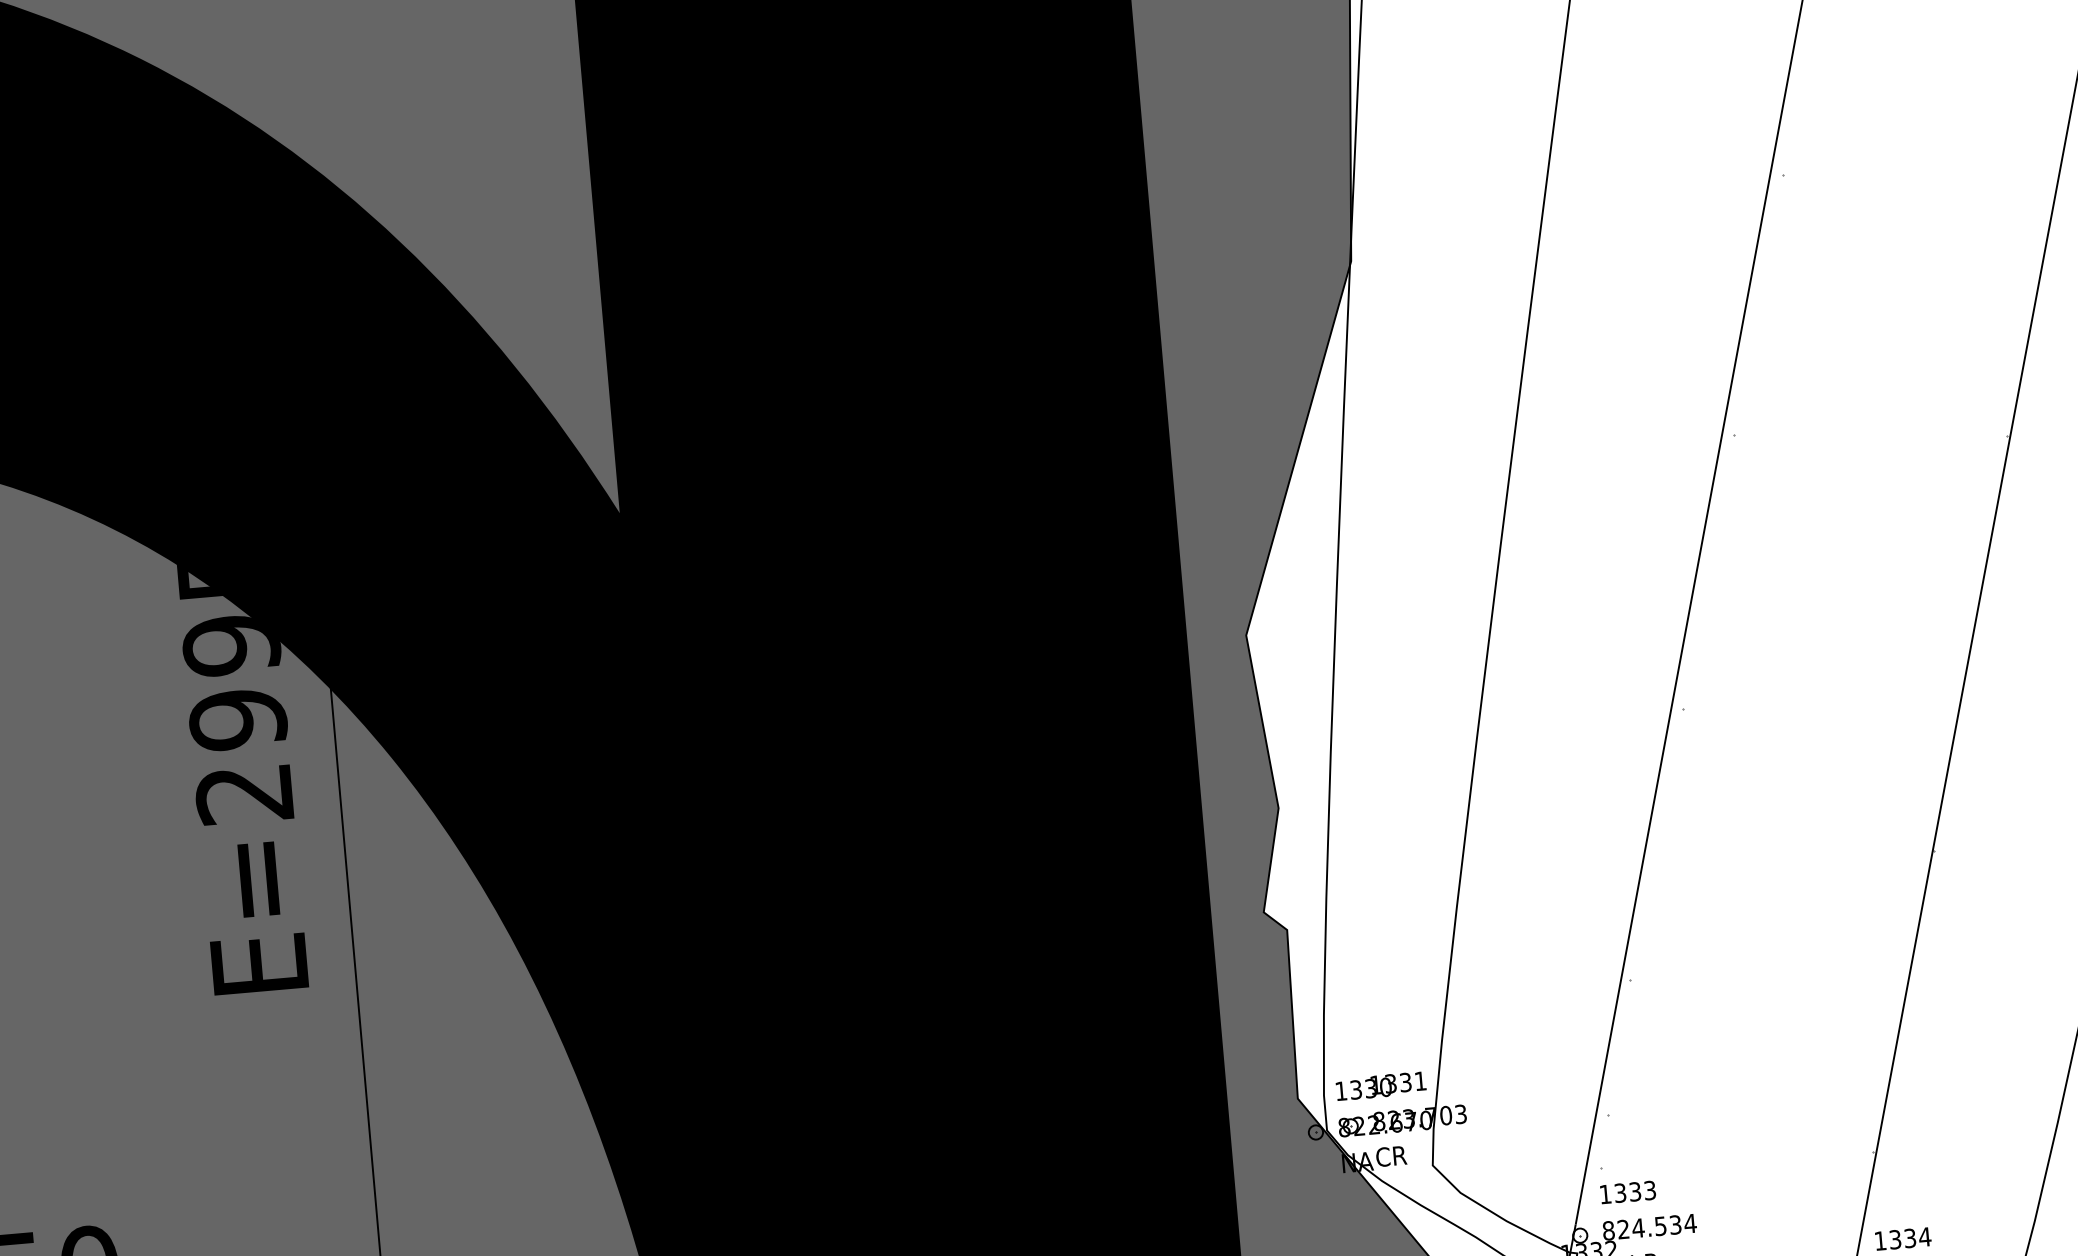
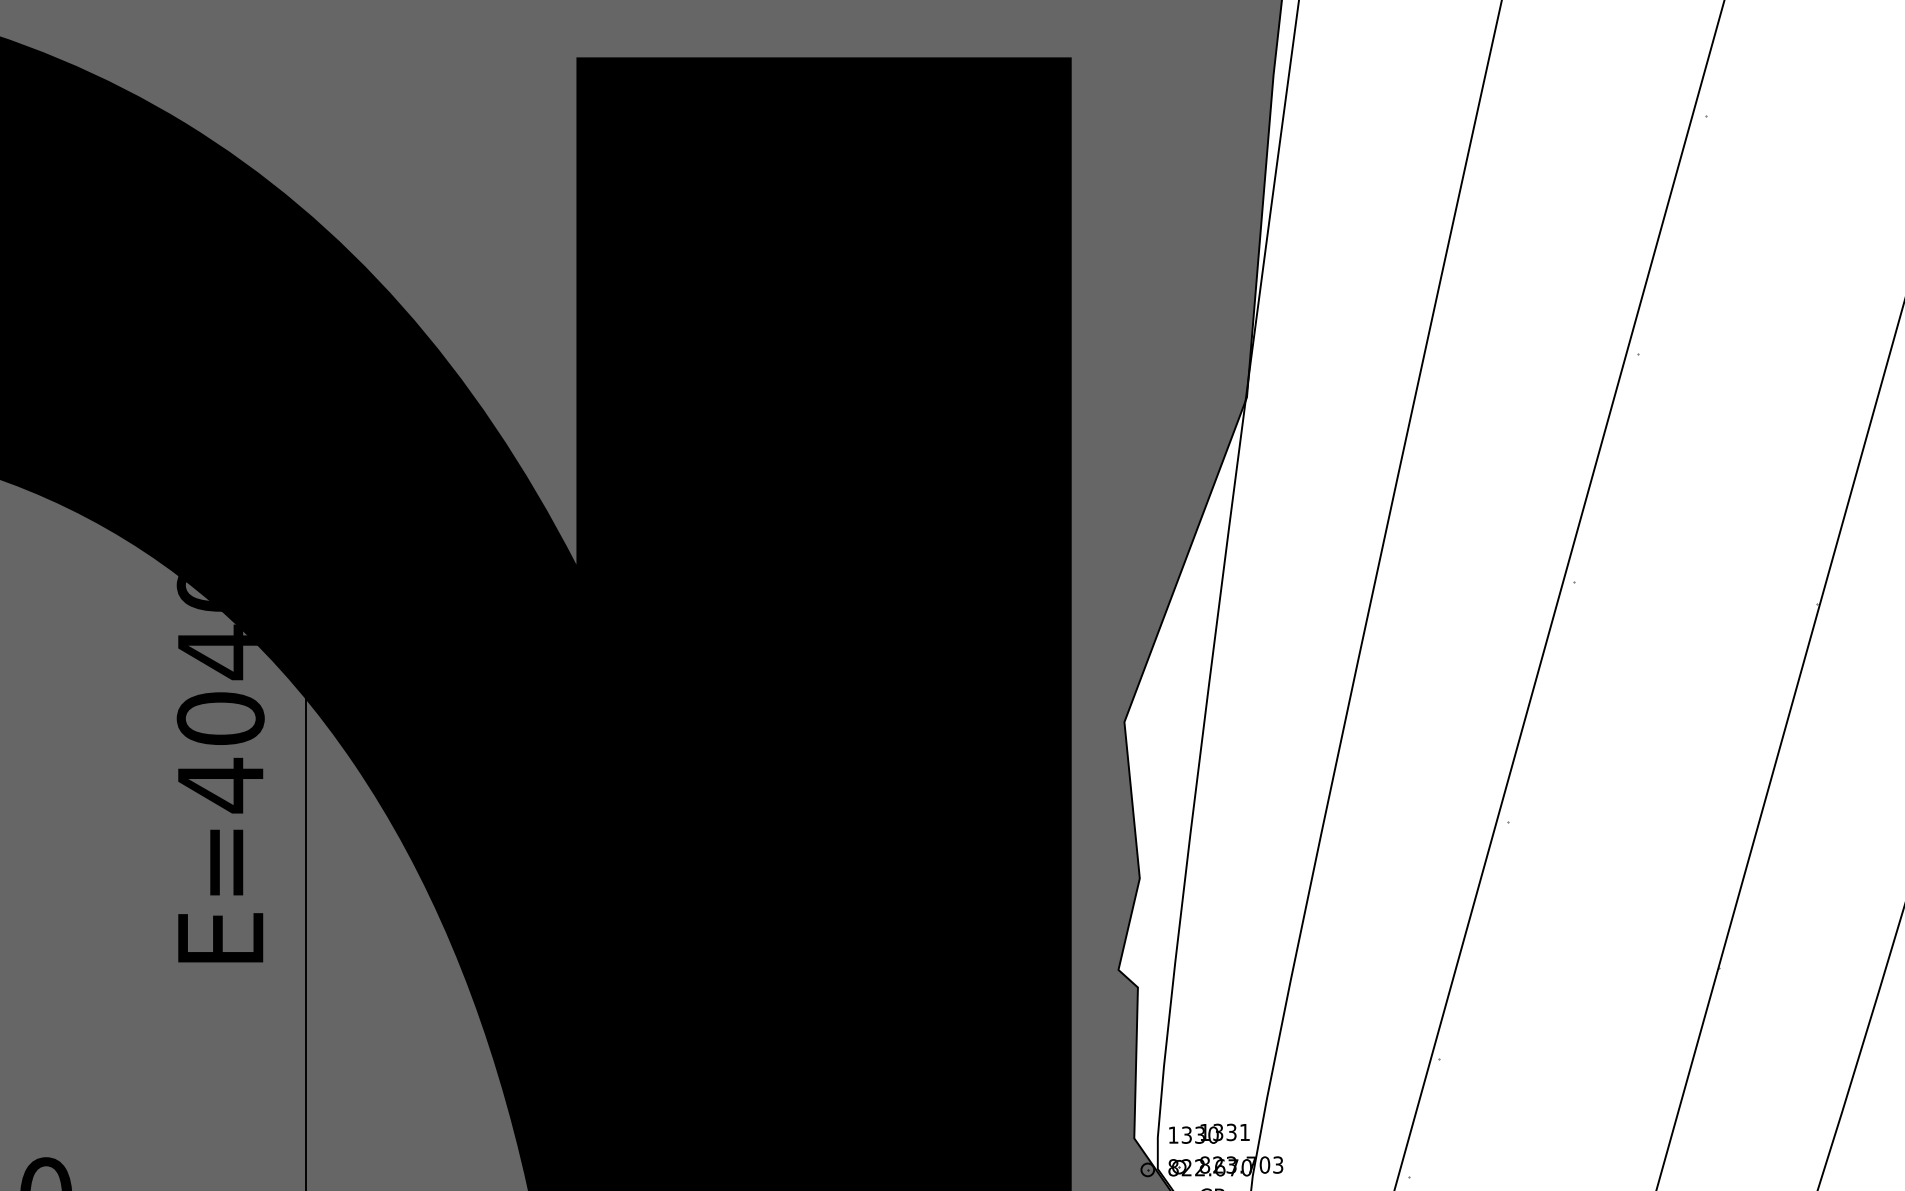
text: (235, 693) -> (220, 695), E=299538 -> E=404050

